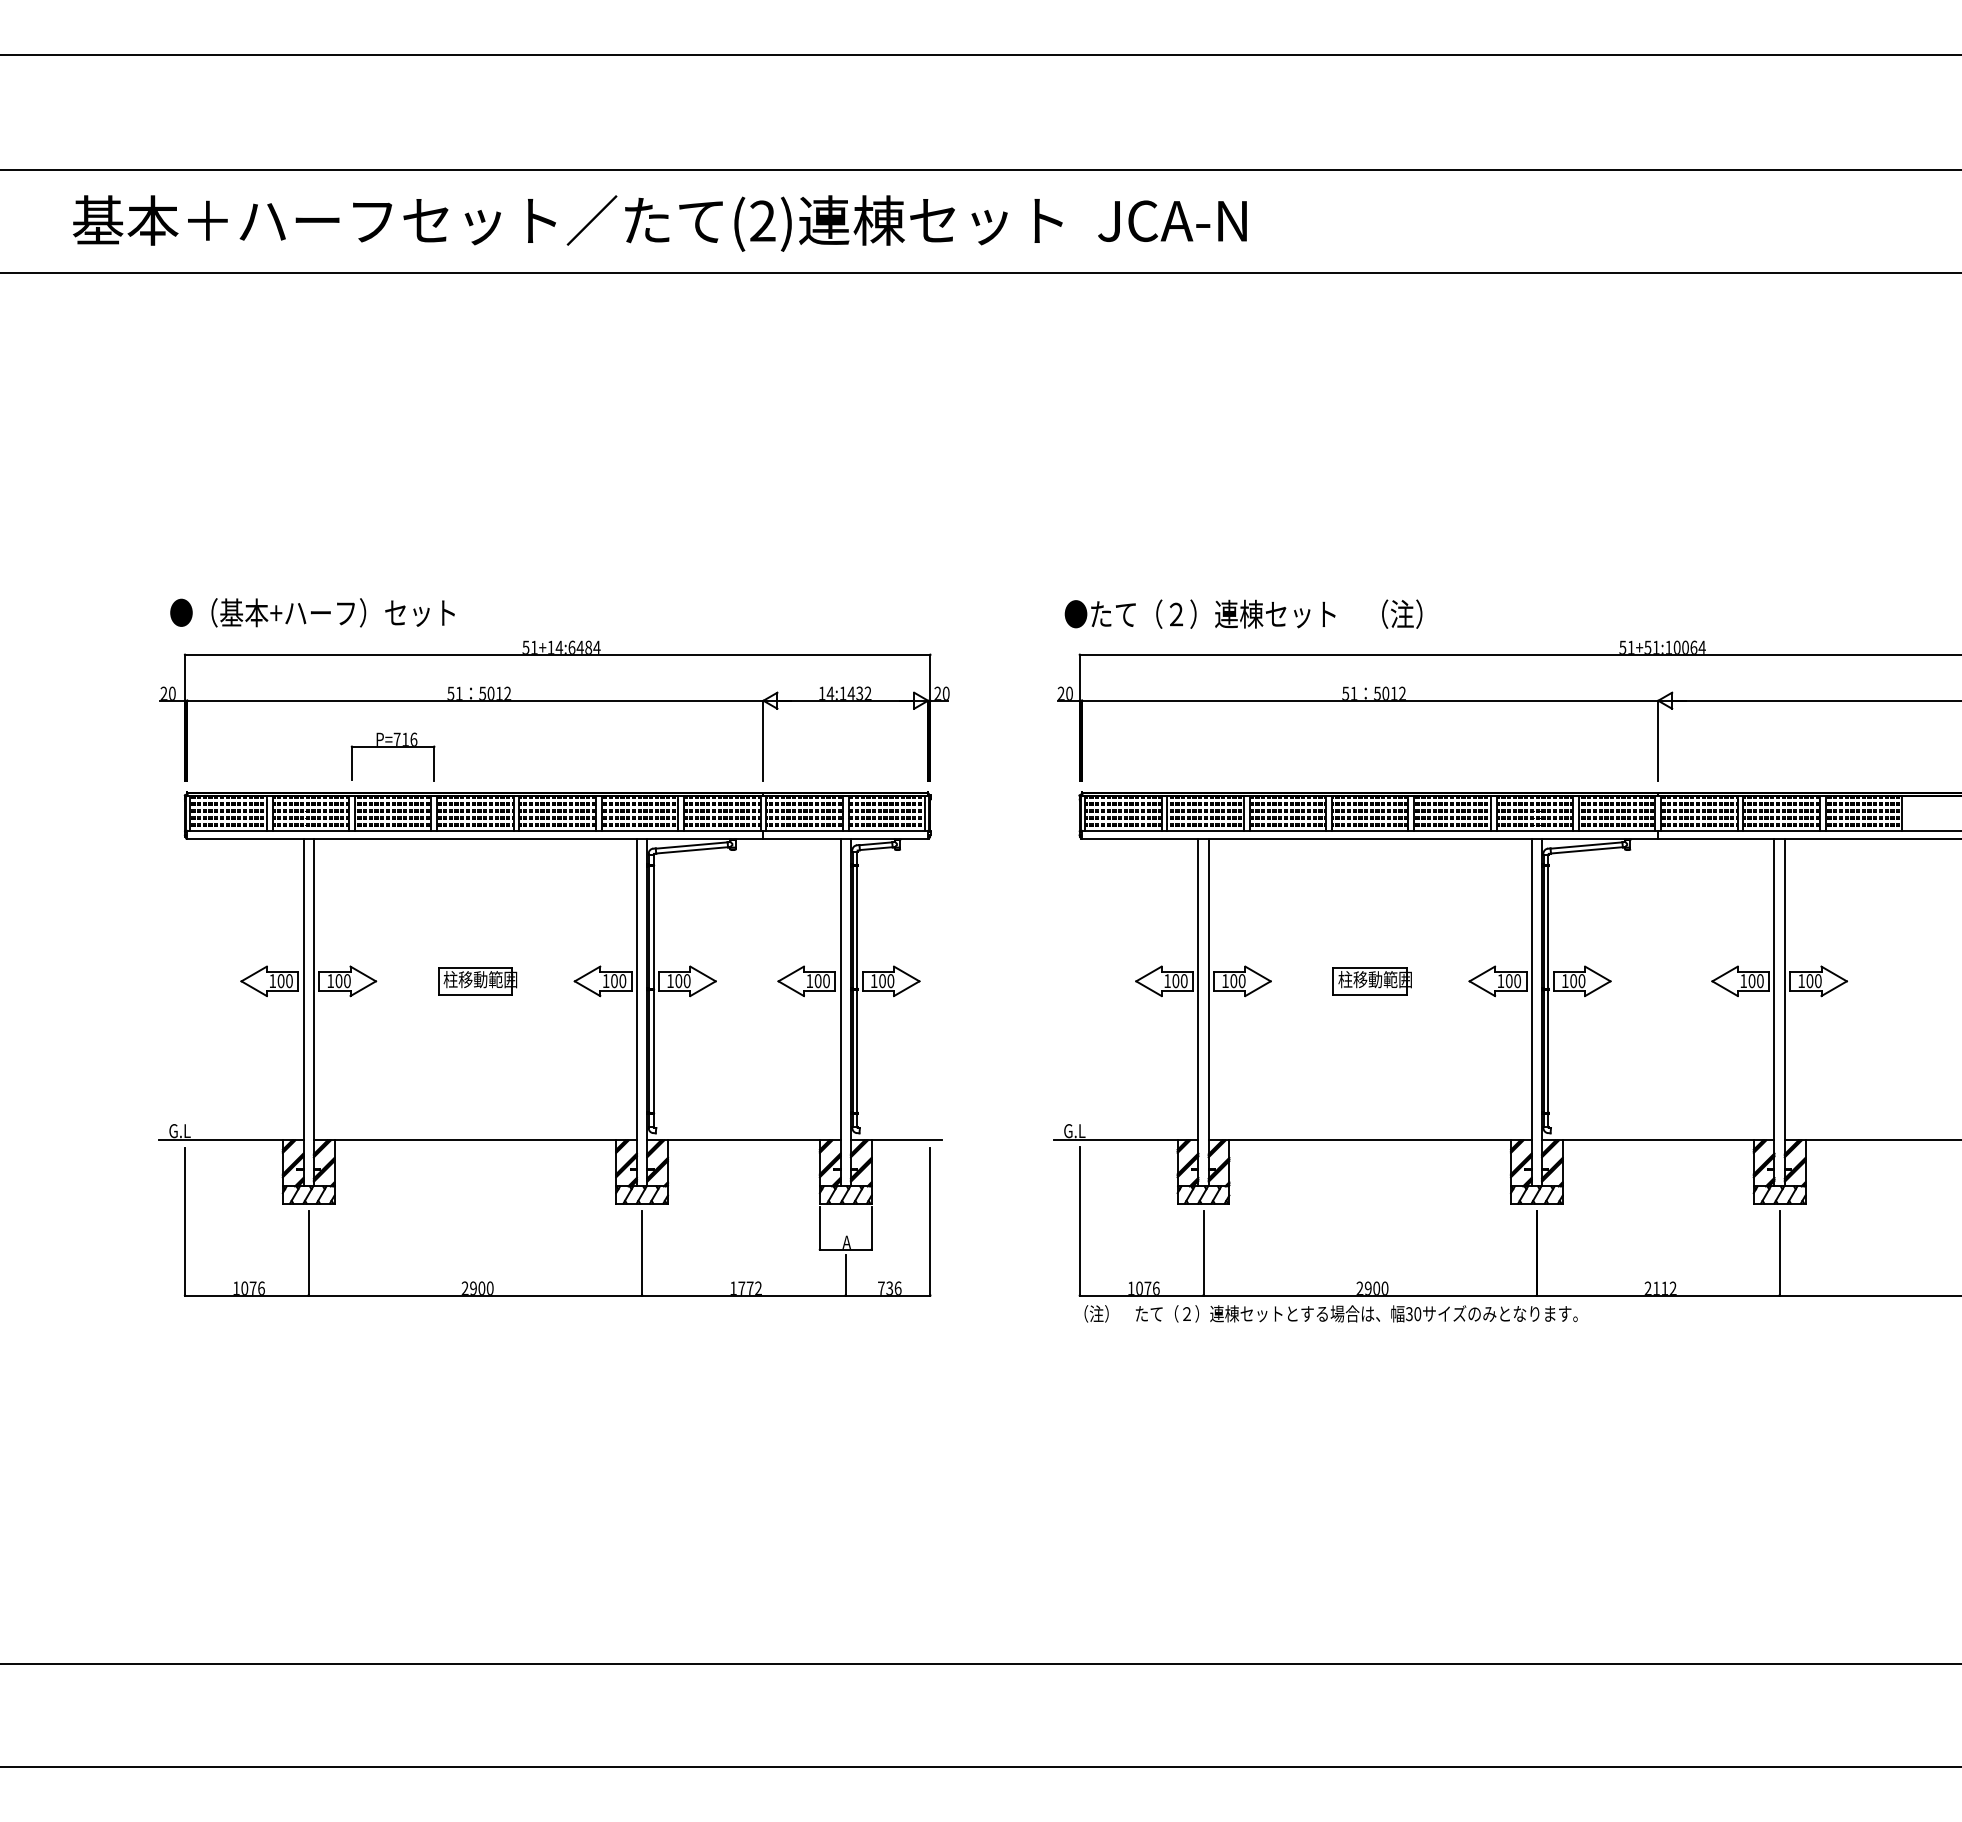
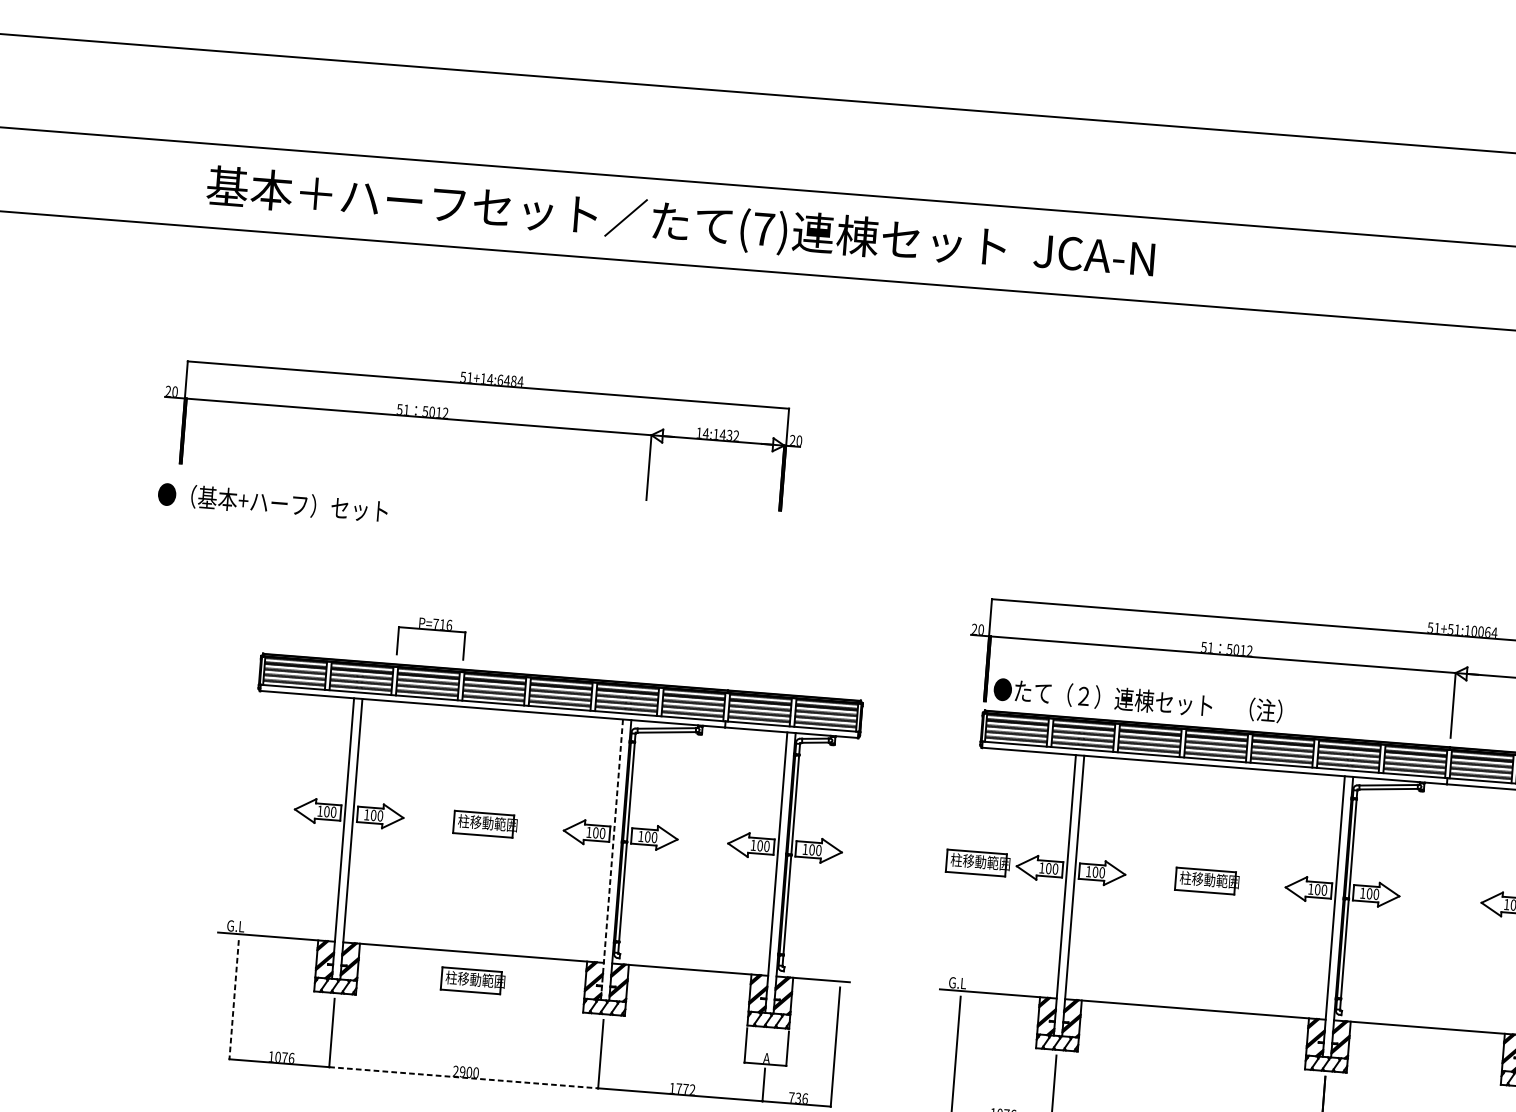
text: (762, 220) -> (763, 228), (2) -> (7)
text: (312, 612) -> (272, 502), moved
text: (1243, 613) -> (1138, 699), moved
part: (554, 701) -> (482, 422), moved
part: (1087, 981) -> (977, 863), added
line: (636, 1012) -> (611, 859), solid -> dashed
part: (477, 1175) -> (473, 981), added
line: (185, 1221) -> (234, 999), solid -> dashed
line: (475, 1295) -> (463, 1077), solid -> dashed

